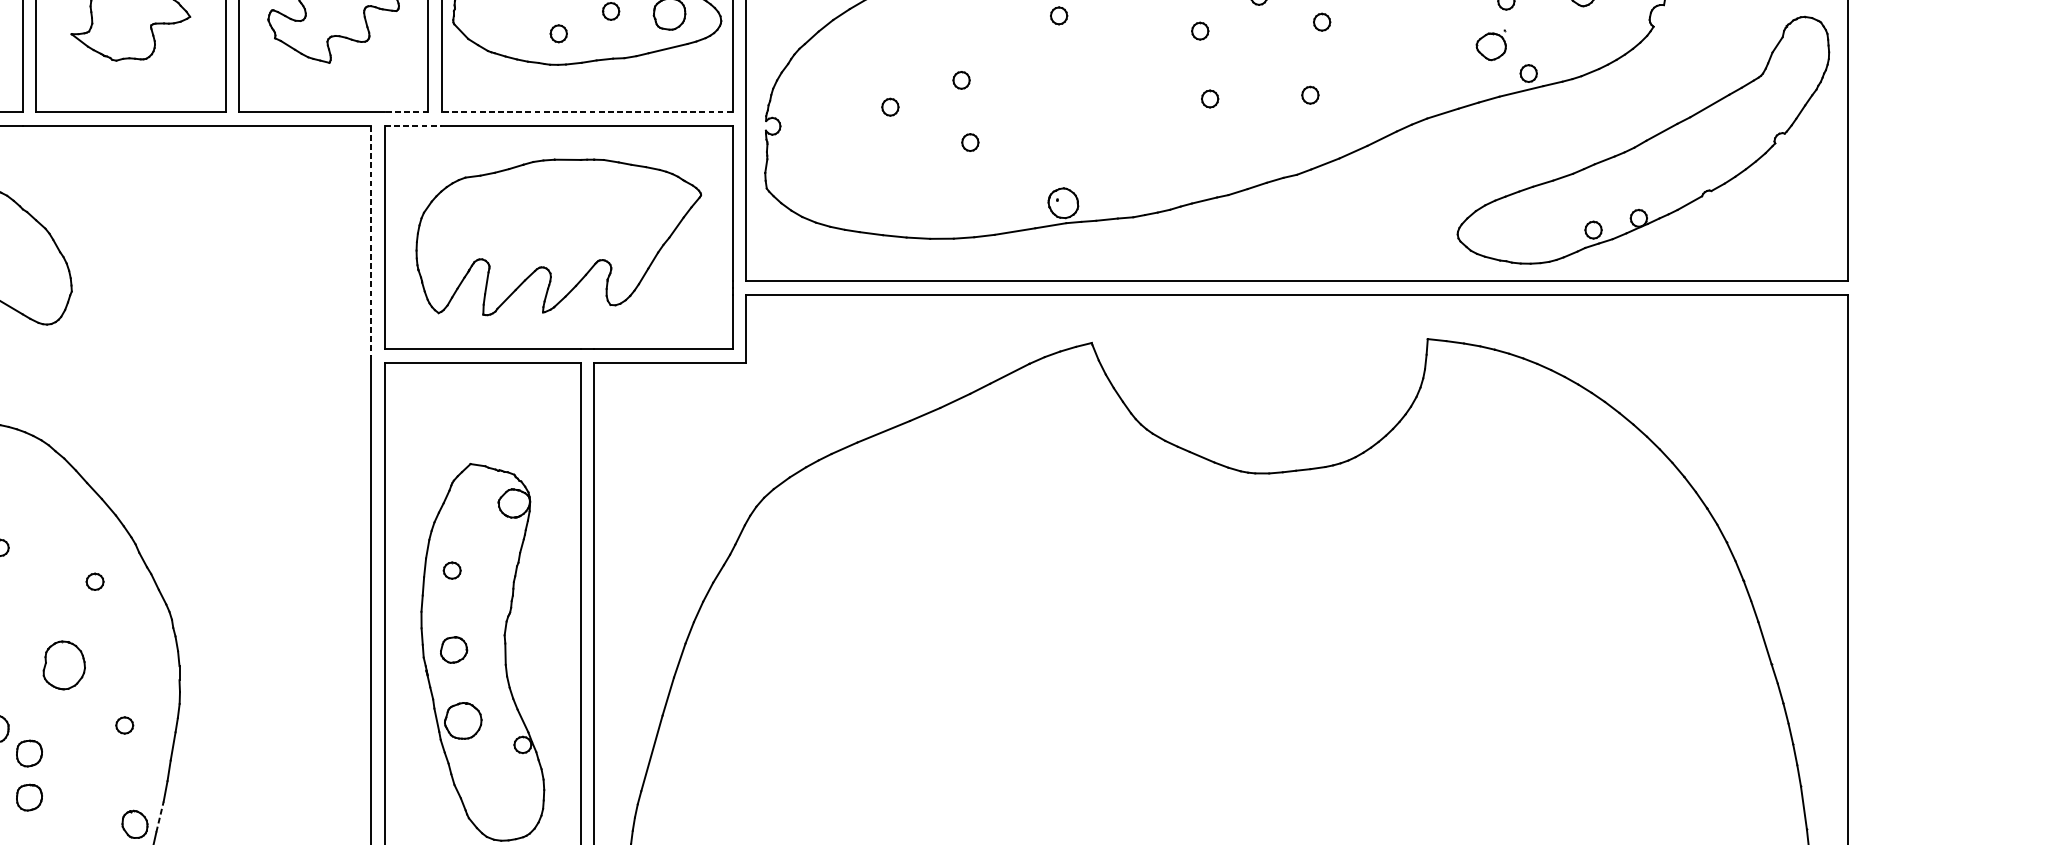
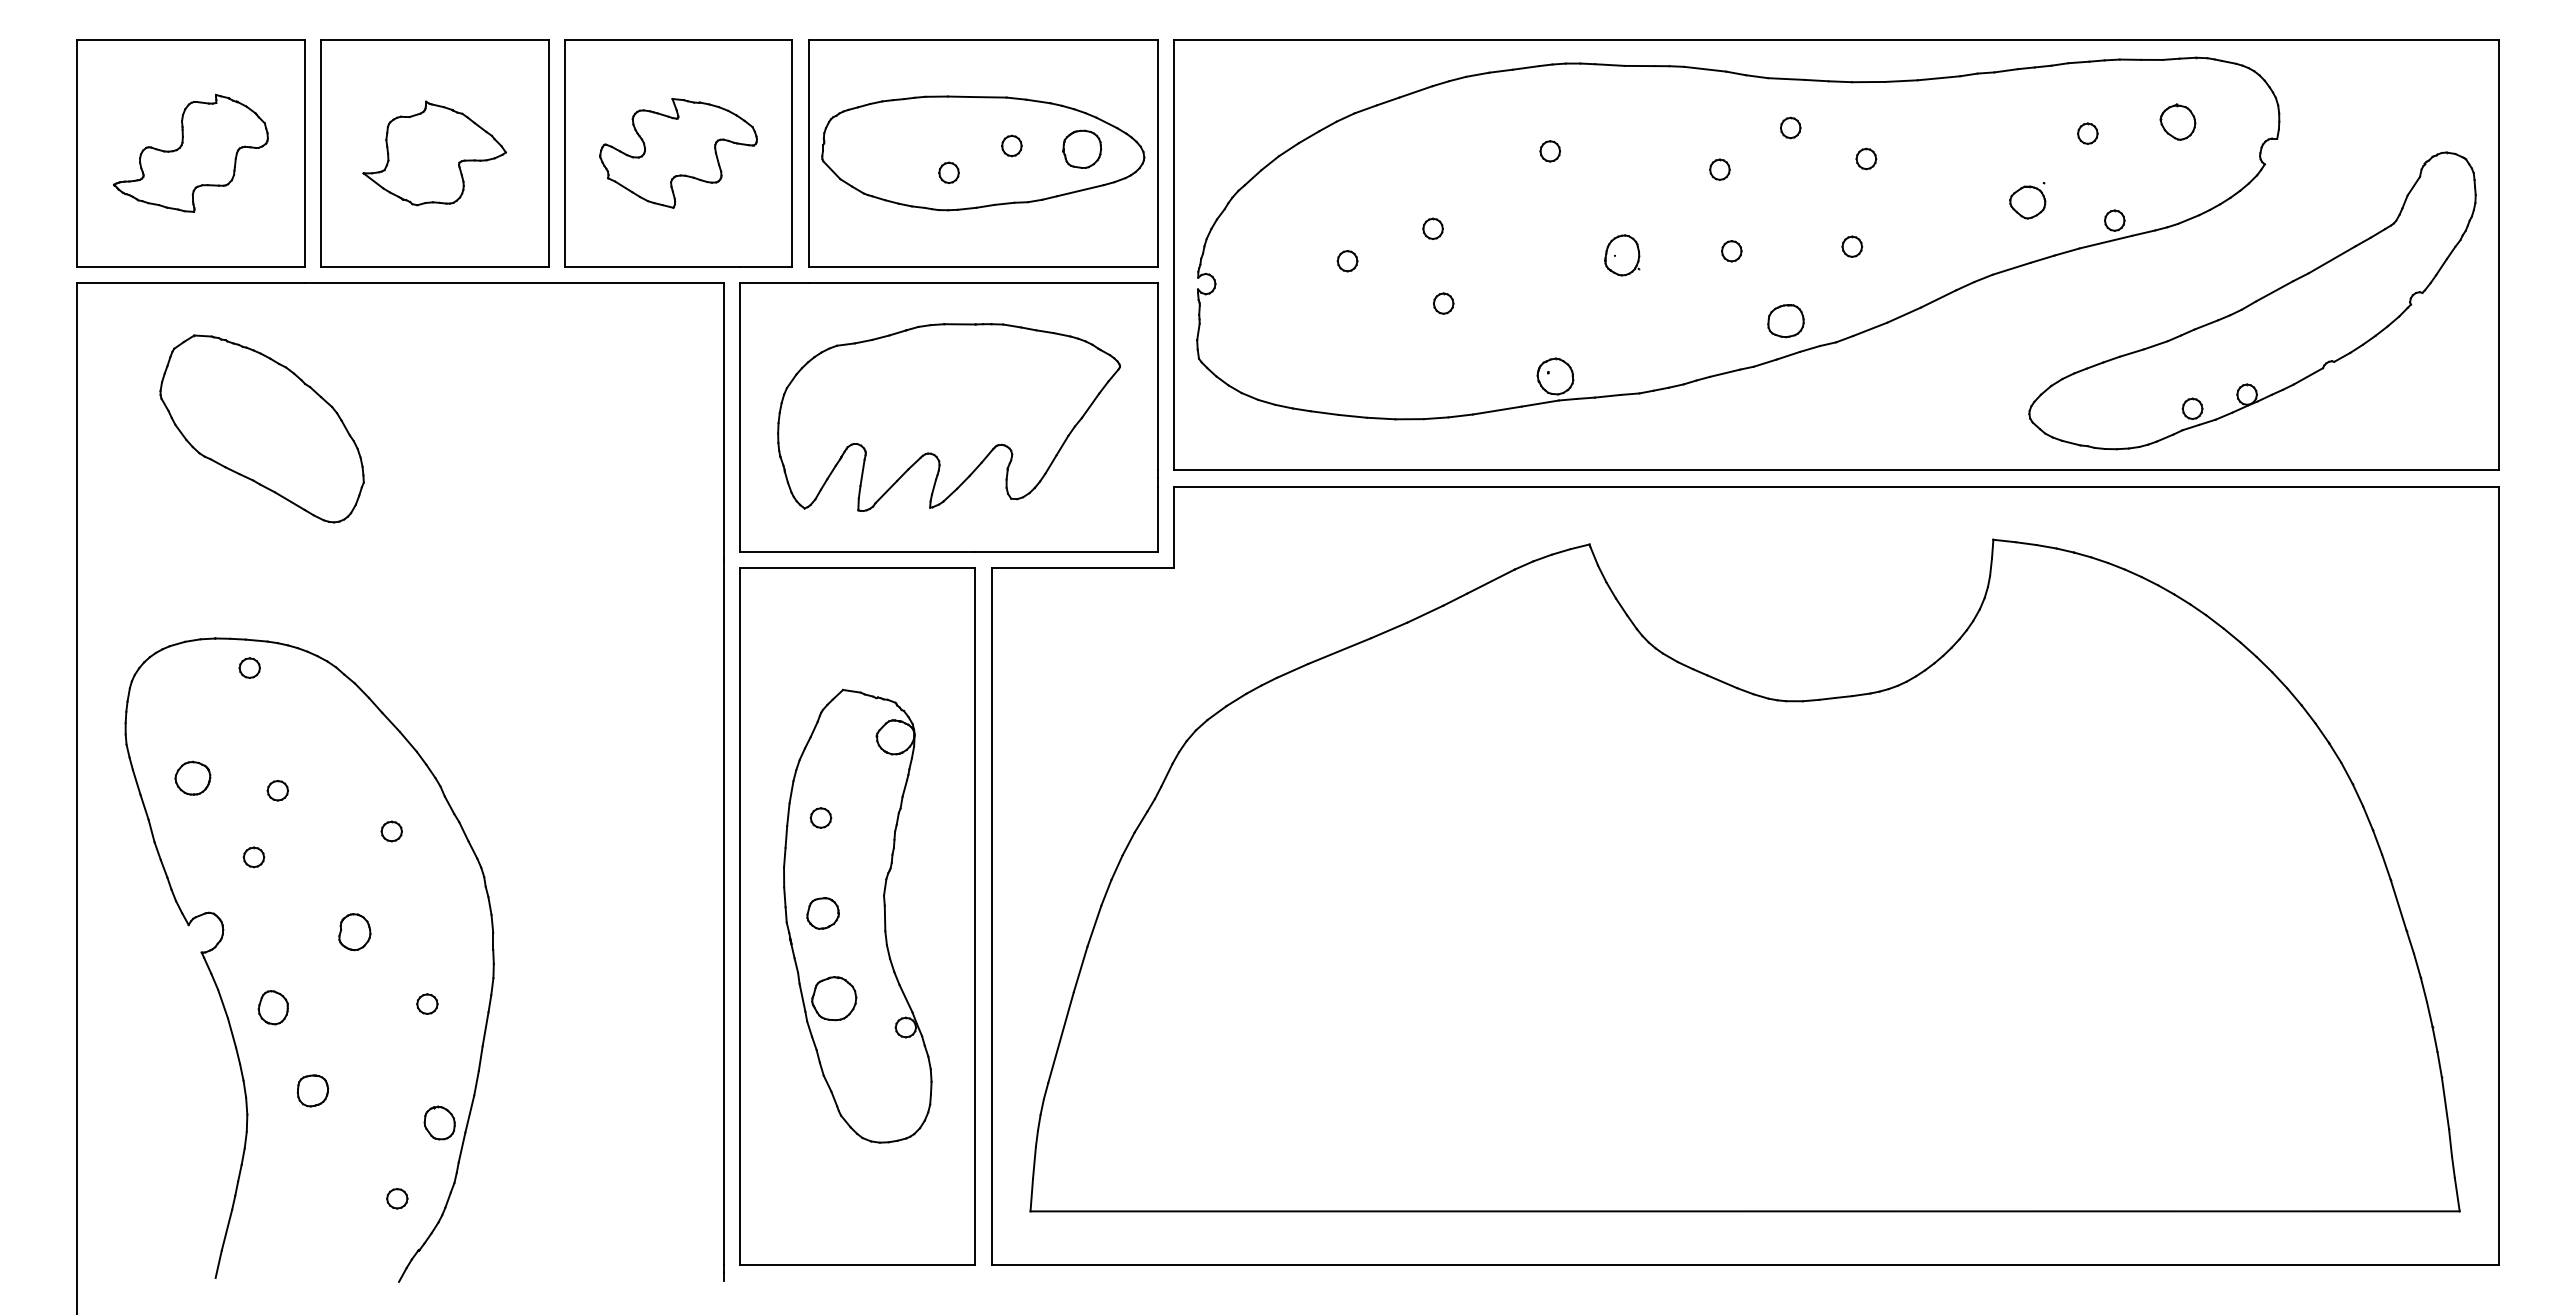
part: (1491, 45) -> (2027, 200), moved
part: (1119, 102) -> (1622, 255), added
line: (406, 112) -> (765, 267), dashed -> solid
line: (587, 112) -> (983, 267), dashed -> solid
line: (413, 125) -> (774, 283), dashed -> solid
part: (1254, 157) -> (1785, 321), added
line: (371, 241) -> (723, 422), dashed -> solid
part: (64, 665) -> (354, 932), size x0.62
part: (29, 753) -> (312, 1037), removed
line: (159, 817) -> (469, 1114), dashed -> solid

